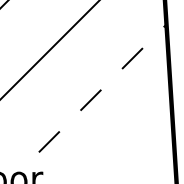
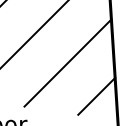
line: (103, 87) -> (68, 62), dashed -> solid
line: (144, 136) -> (96, 95), added

